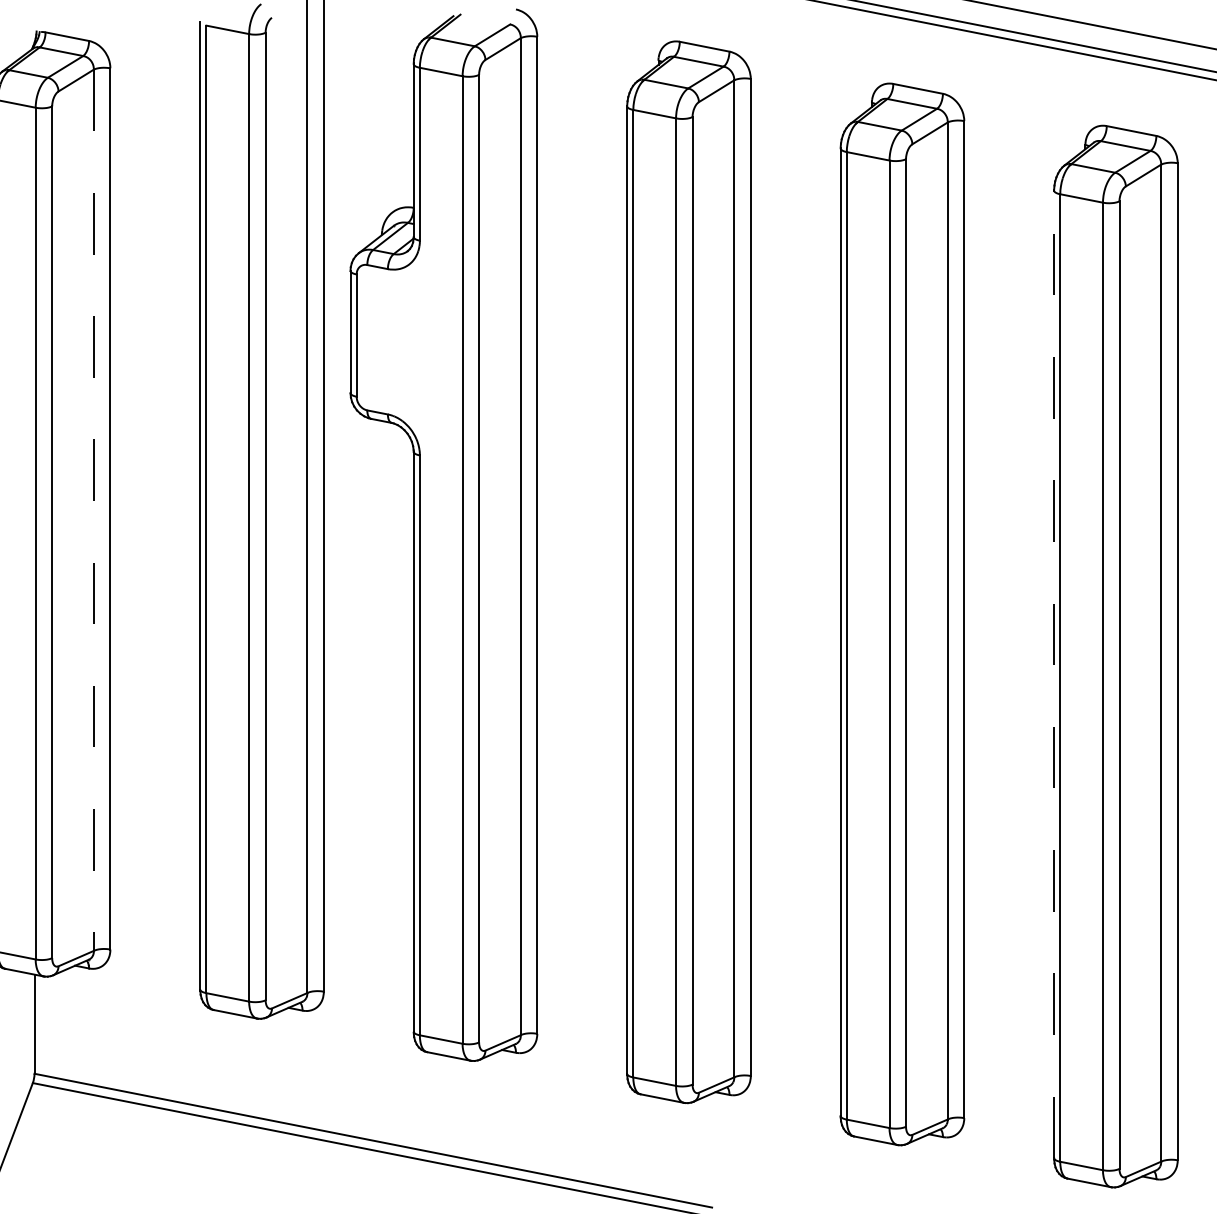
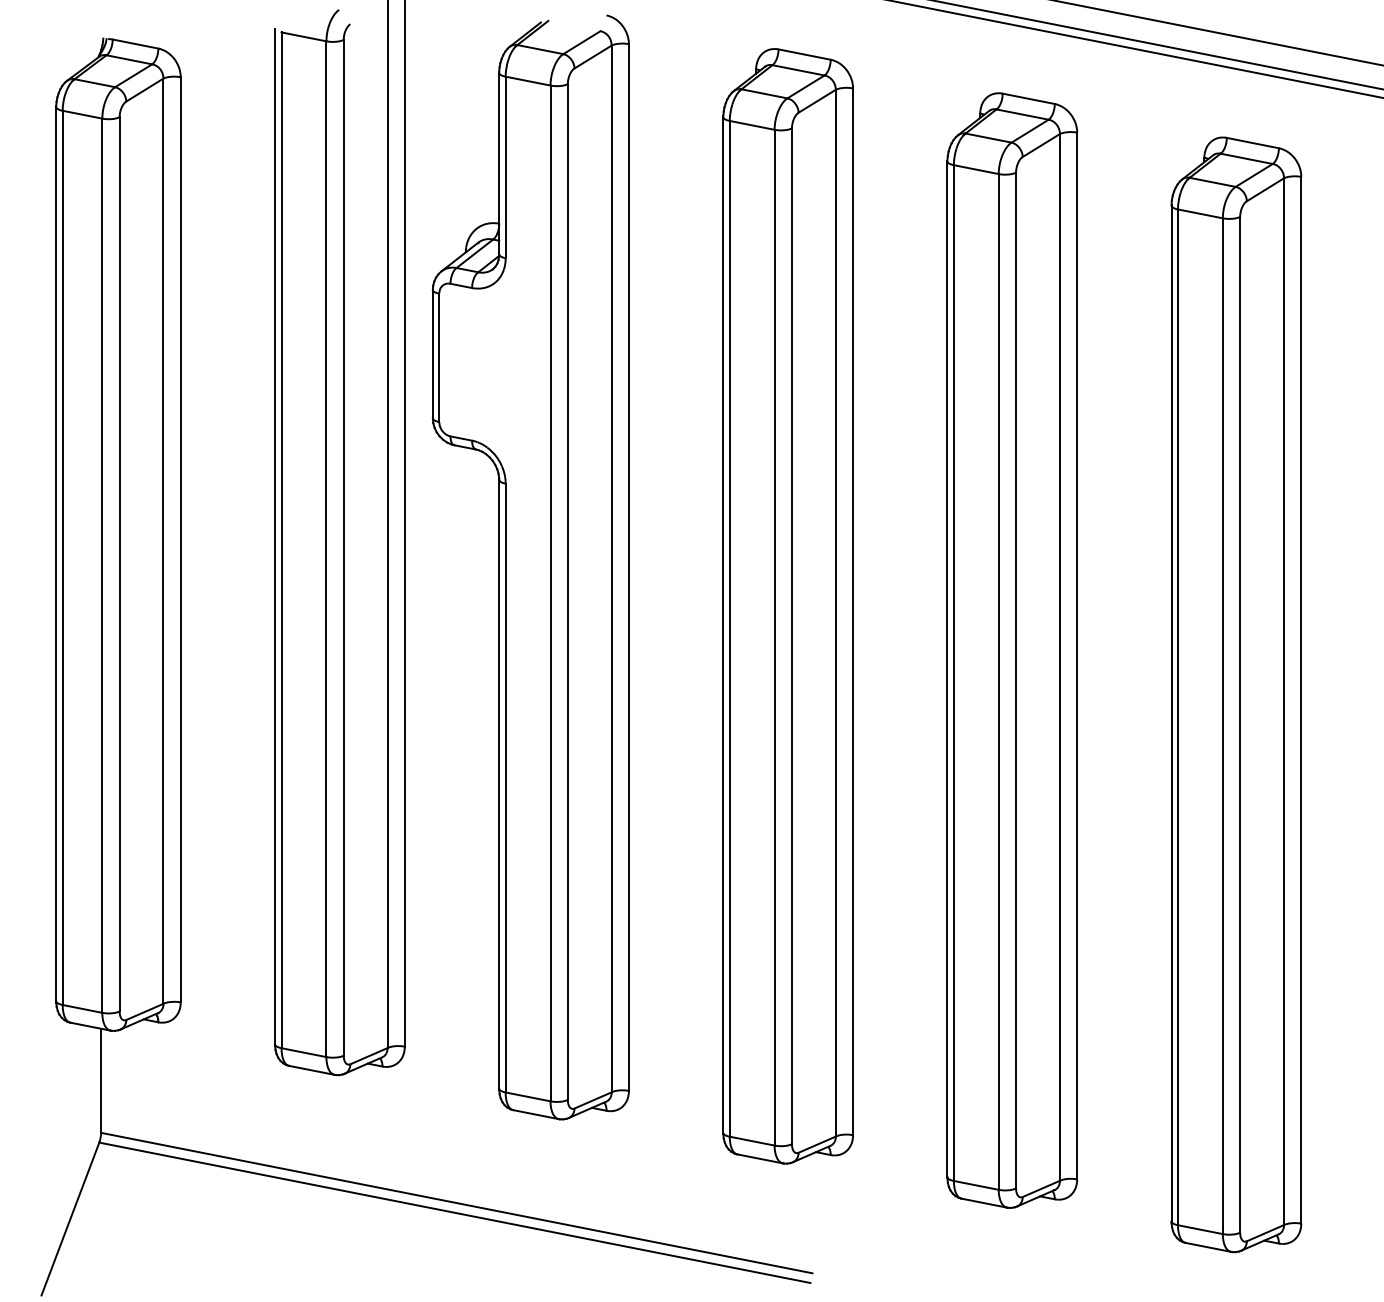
line: (93, 510) -> (163, 541), dashed -> solid
line: (1054, 674) -> (1171, 713), dashed -> solid

